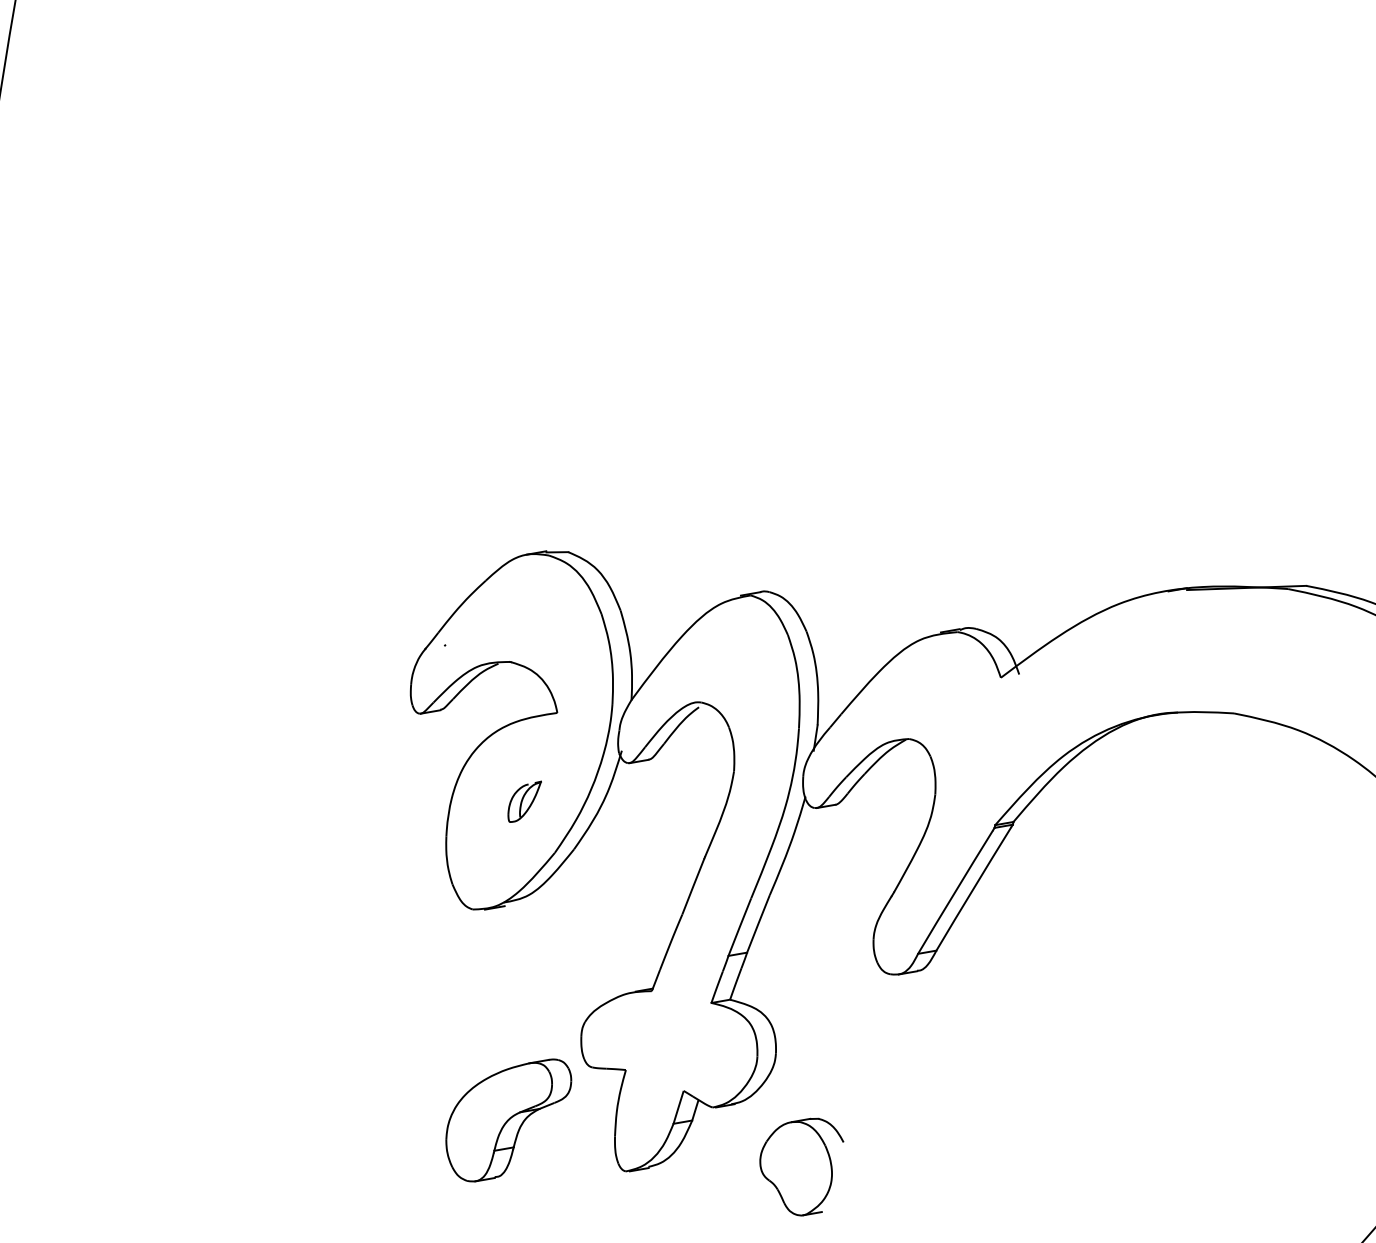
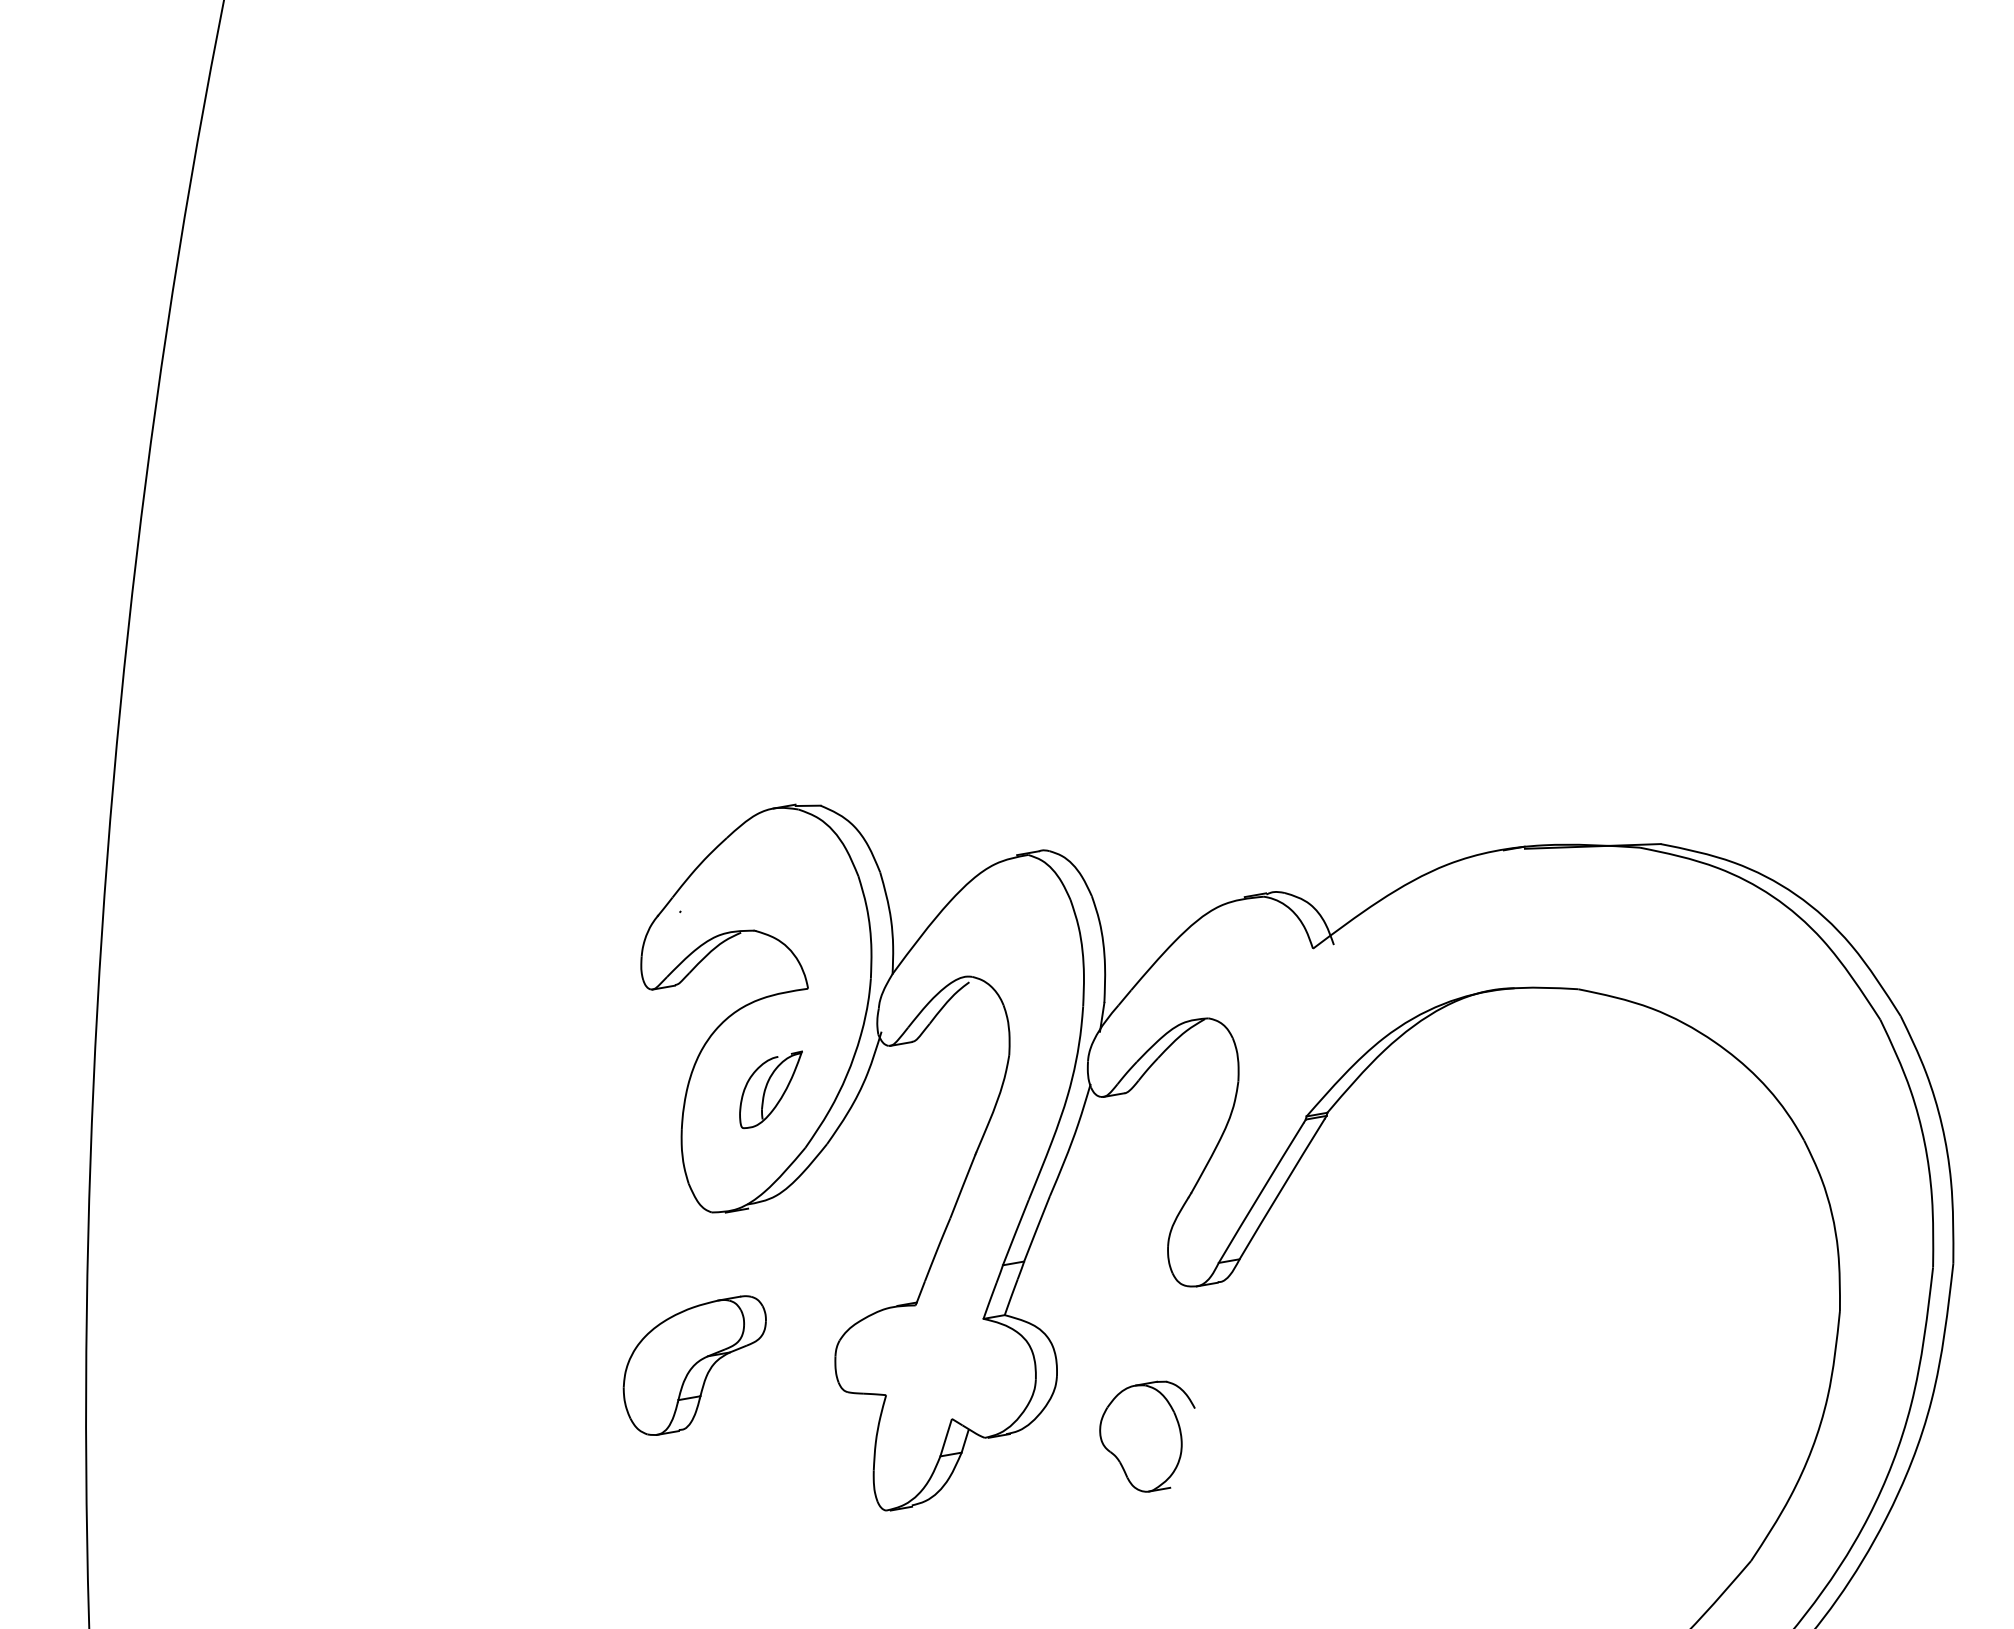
part: (524, 801) -> (770, 1089), size x1.67
part: (508, 1120) -> (694, 1365), moved
part: (801, 1166) -> (1147, 1436), moved

